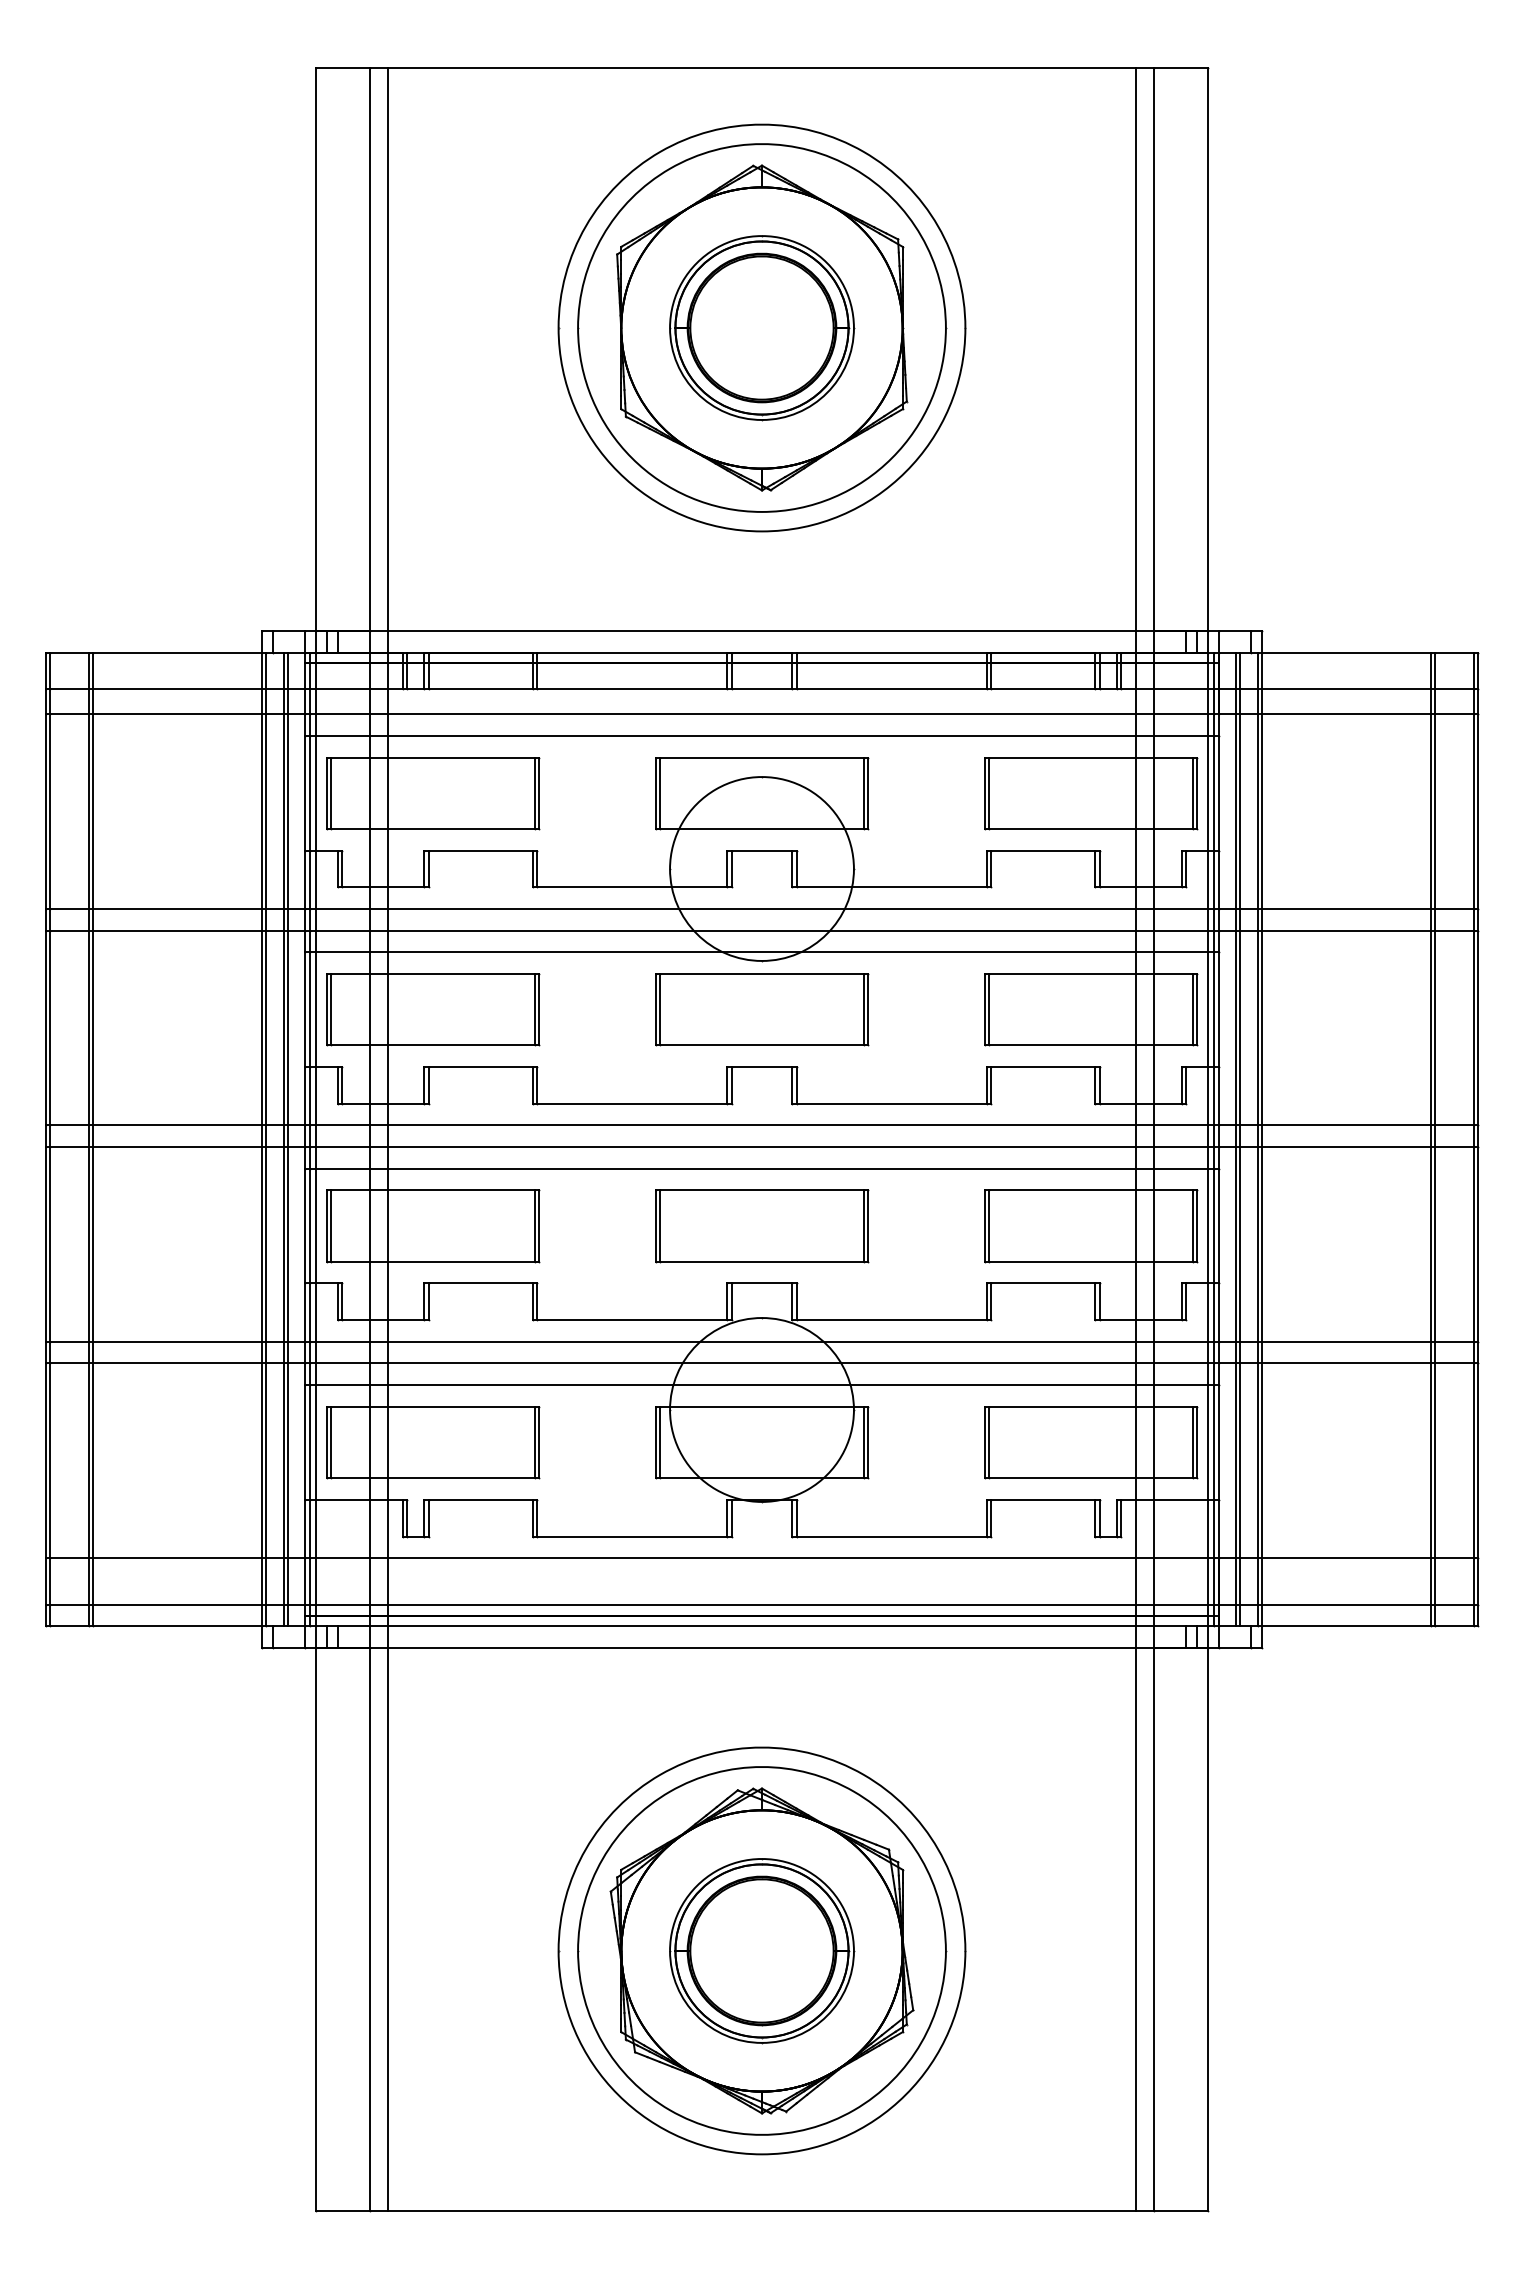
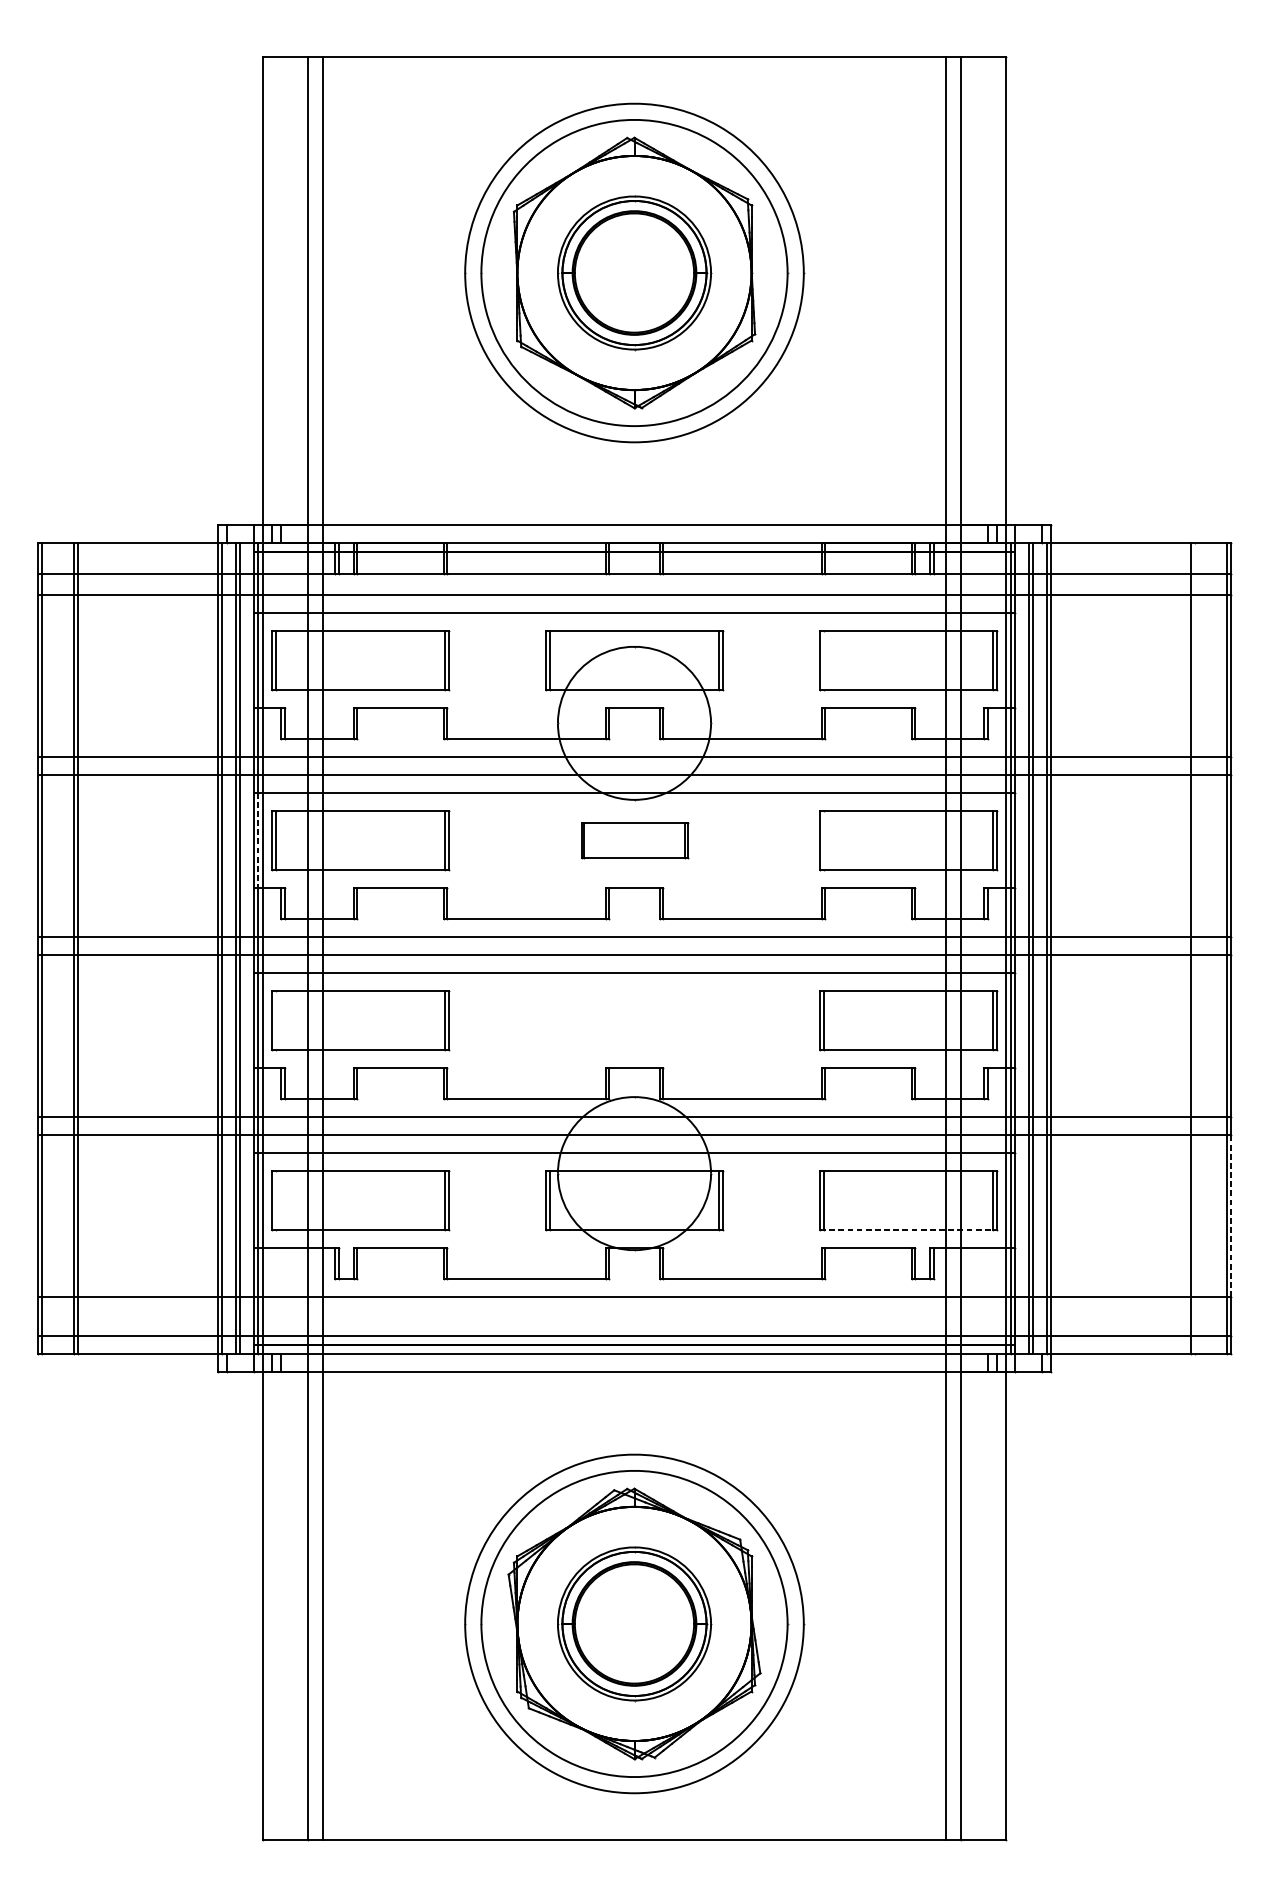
line: (989, 792) -> (823, 659), removed
part: (762, 1009) -> (634, 840), size x0.6
line: (989, 1009) -> (823, 840), removed
line: (309, 1010) -> (257, 841), solid -> dashed
line: (1434, 1139) -> (1194, 948), removed
line: (331, 1225) -> (276, 1020), removed
part: (762, 1226) -> (634, 1020), removed
line: (331, 1442) -> (276, 1200), removed
line: (1478, 1460) -> (1230, 1215), solid -> dashed
line: (1088, 1478) -> (906, 1230), solid -> dashed

